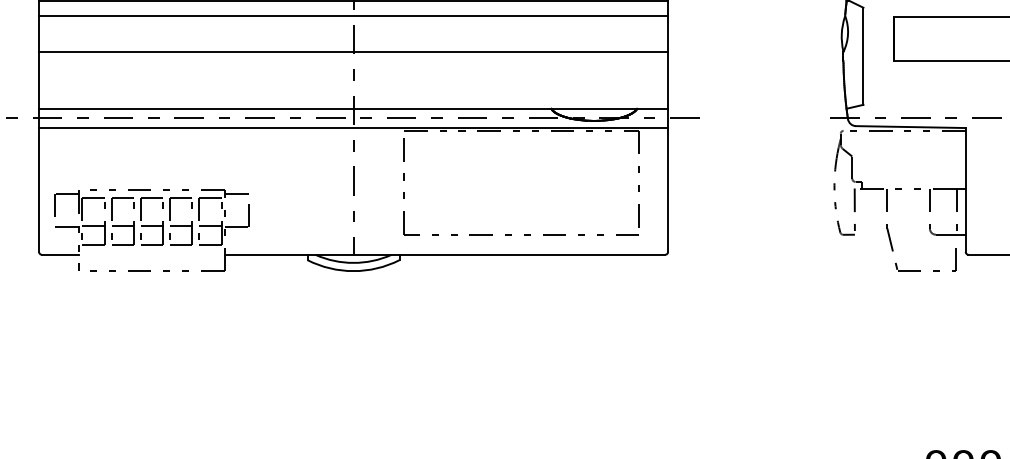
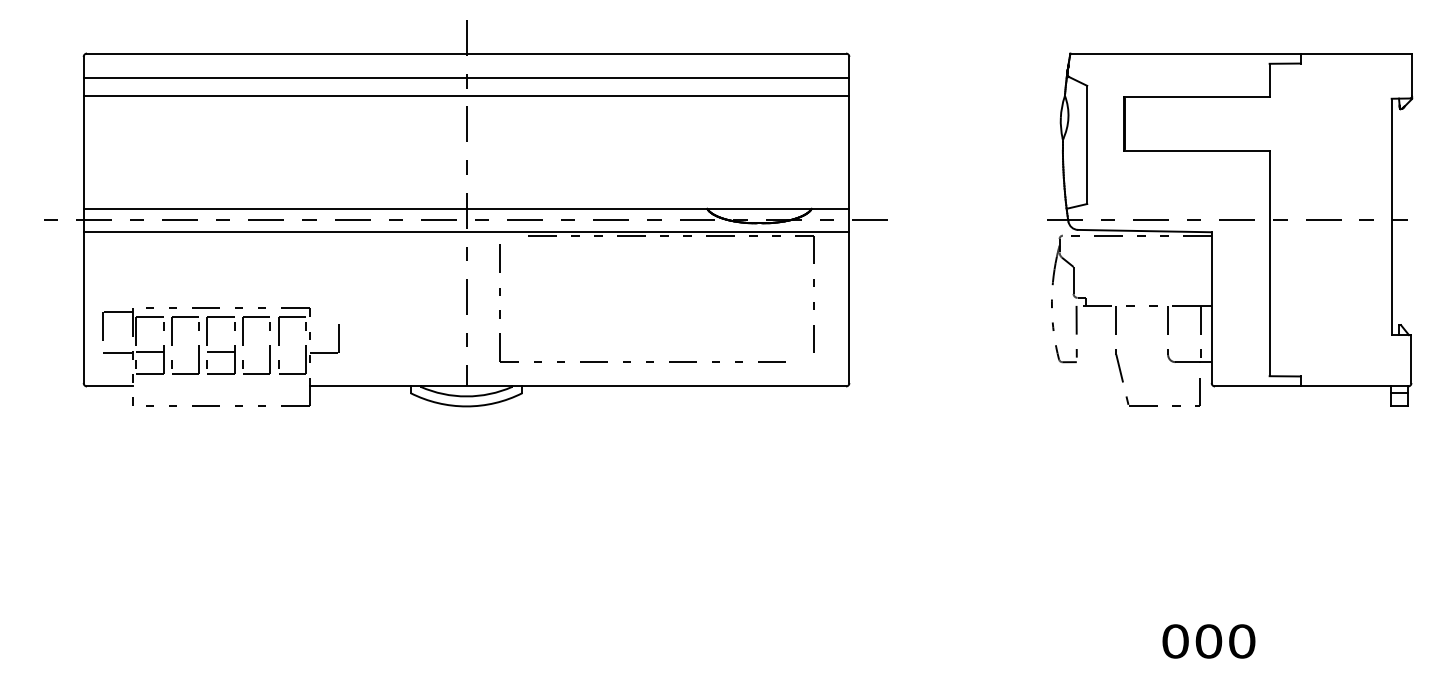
line: (353, 51) -> (466, 139), removed
line: (236, 193) -> (324, 312), removed
line: (122, 225) -> (185, 351), removed
line: (181, 225) -> (256, 351), removed
line: (209, 225) -> (291, 351), removed
part: (524, 234) -> (646, 361), moved

